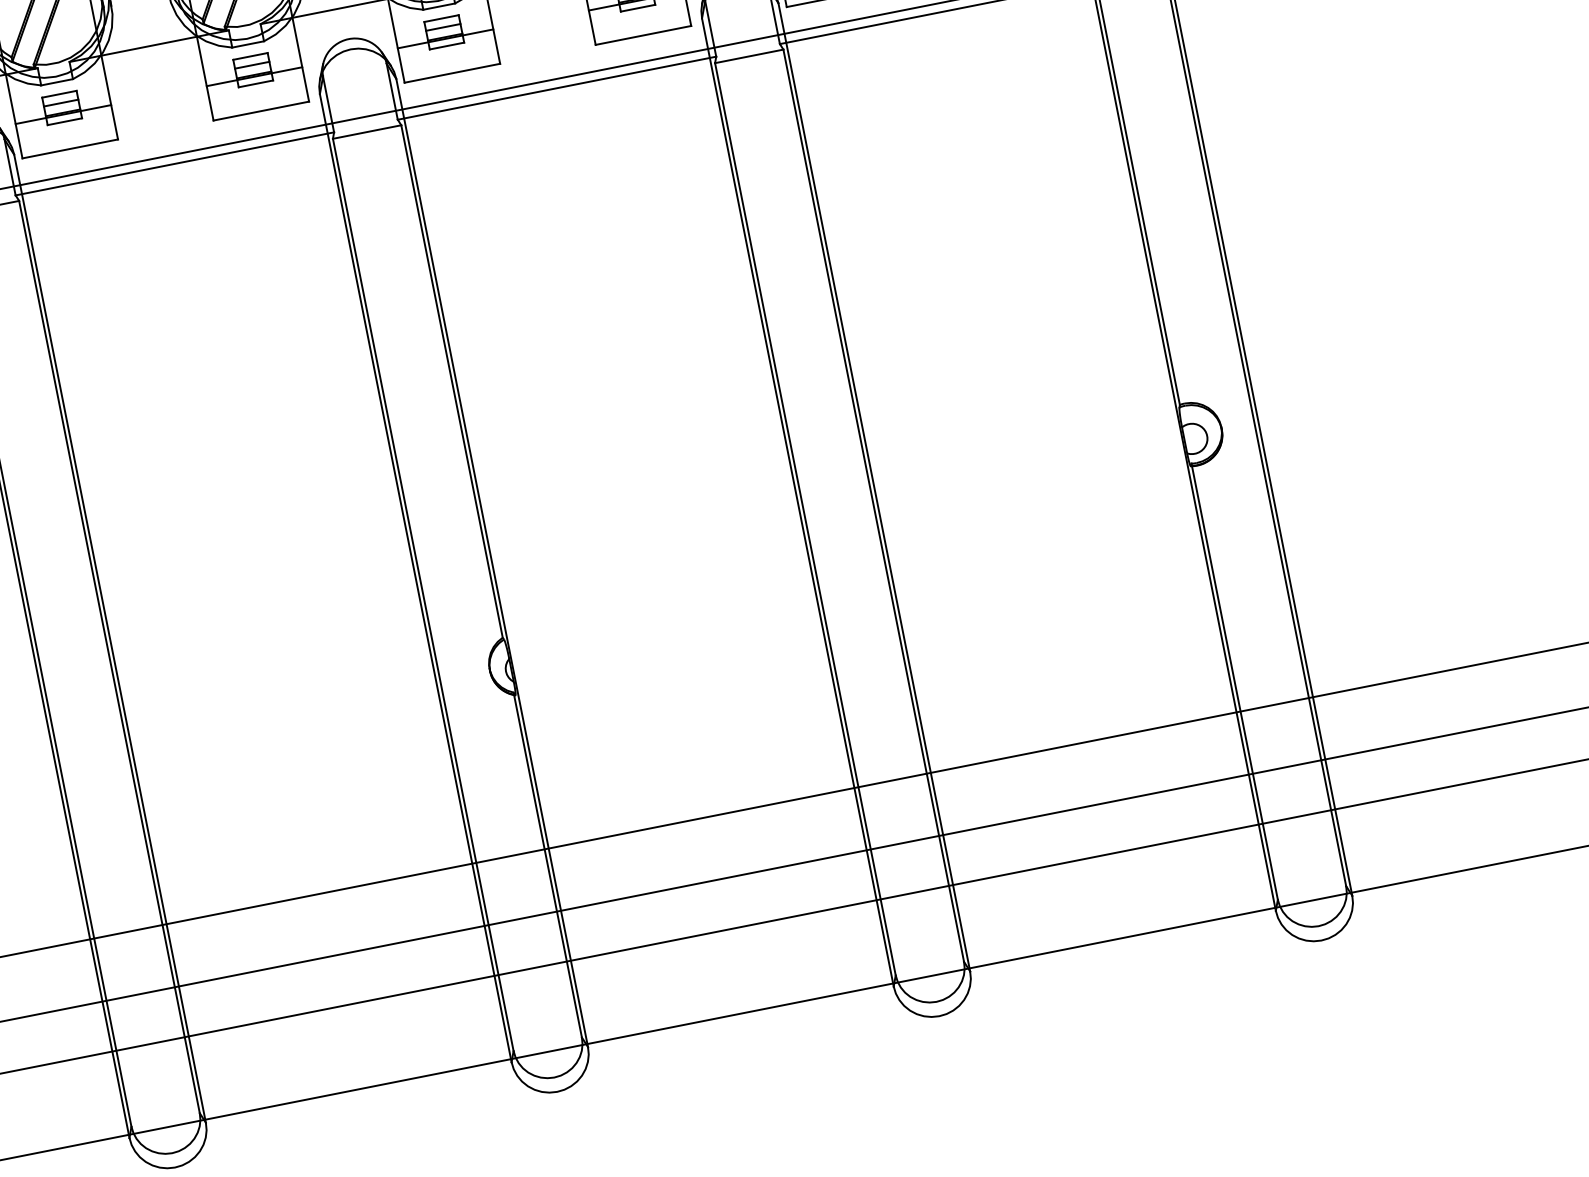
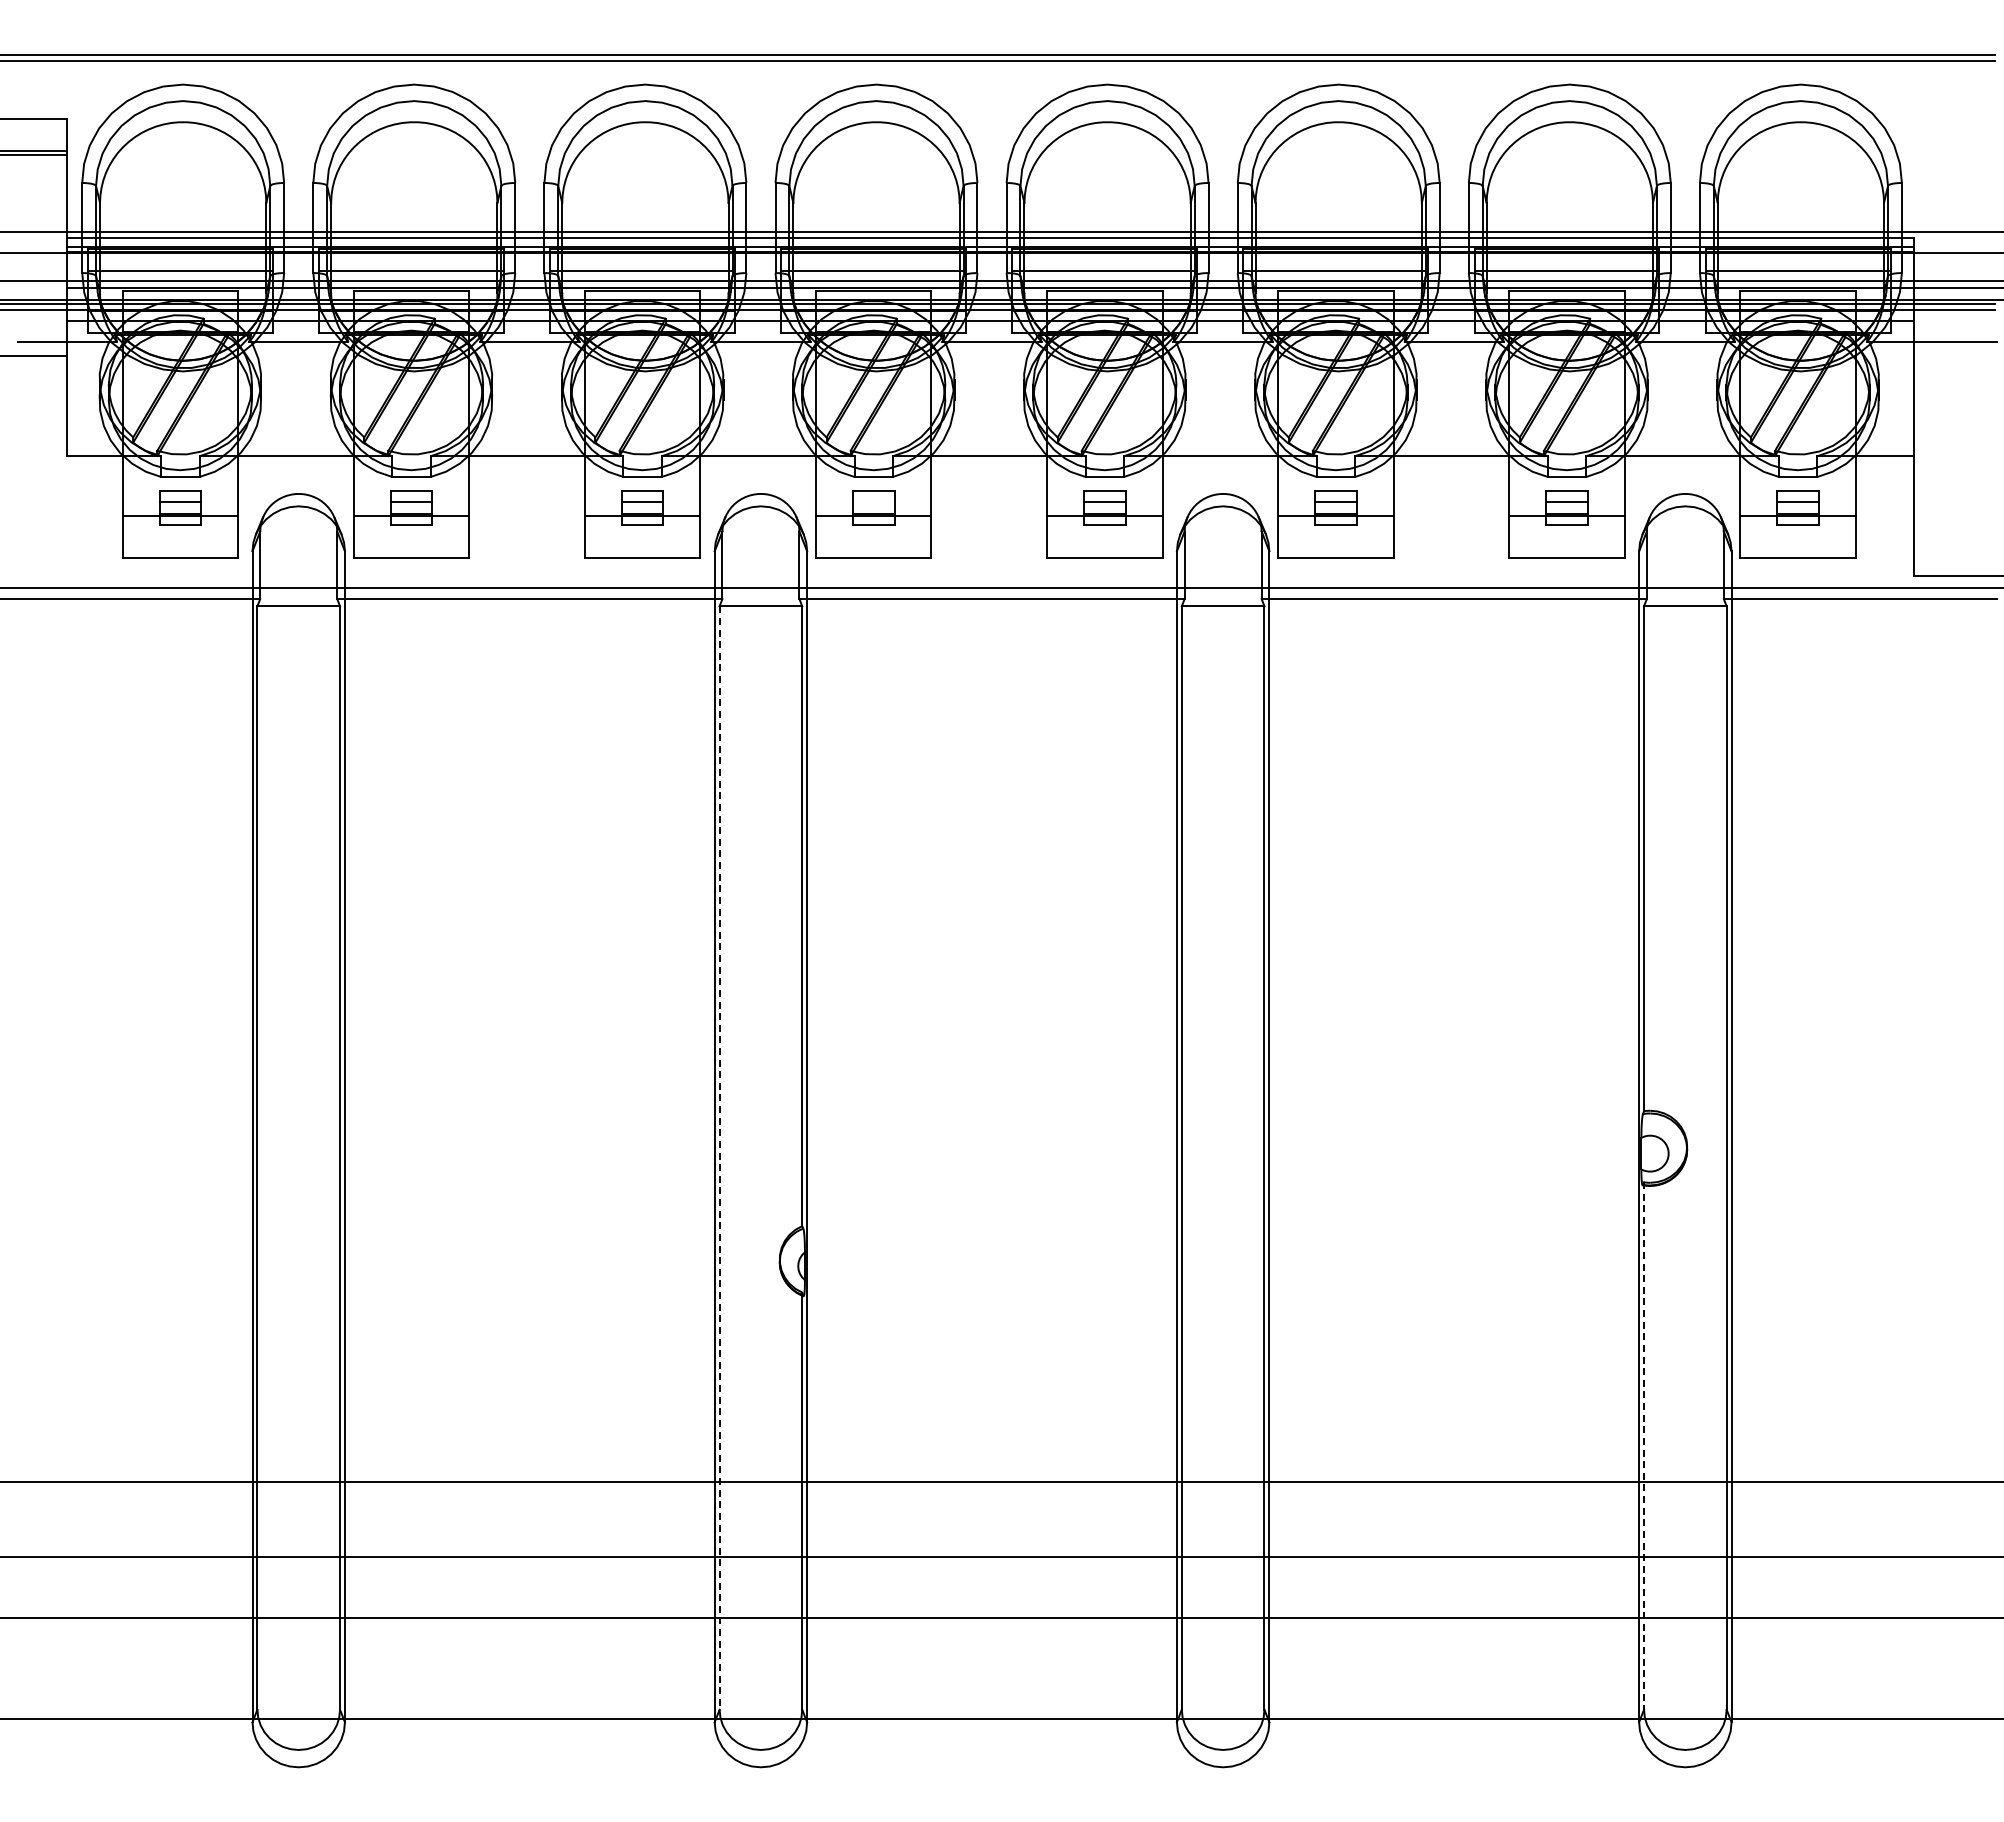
line: (443, 27) -> (873, 502), removed
line: (423, 595) -> (719, 1158), solid -> dashed
line: (1234, 681) -> (1644, 1445), solid -> dashed

